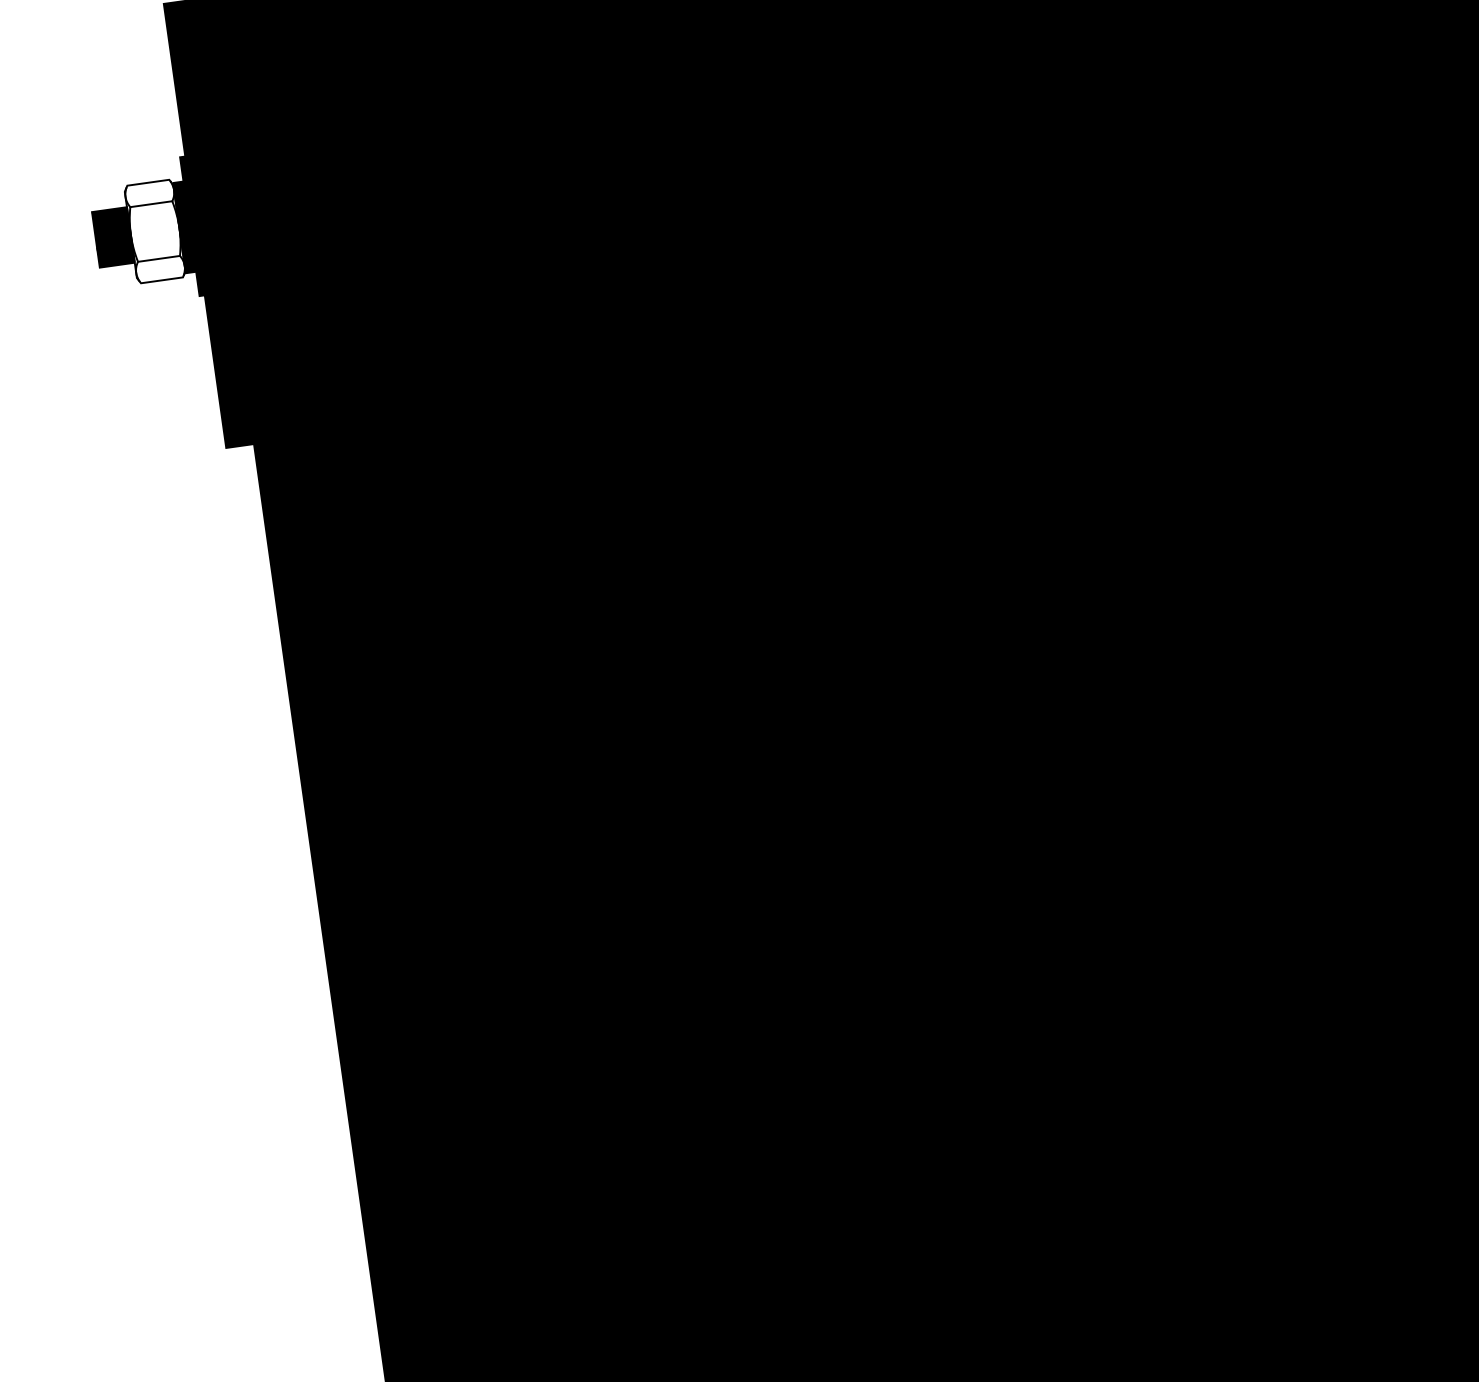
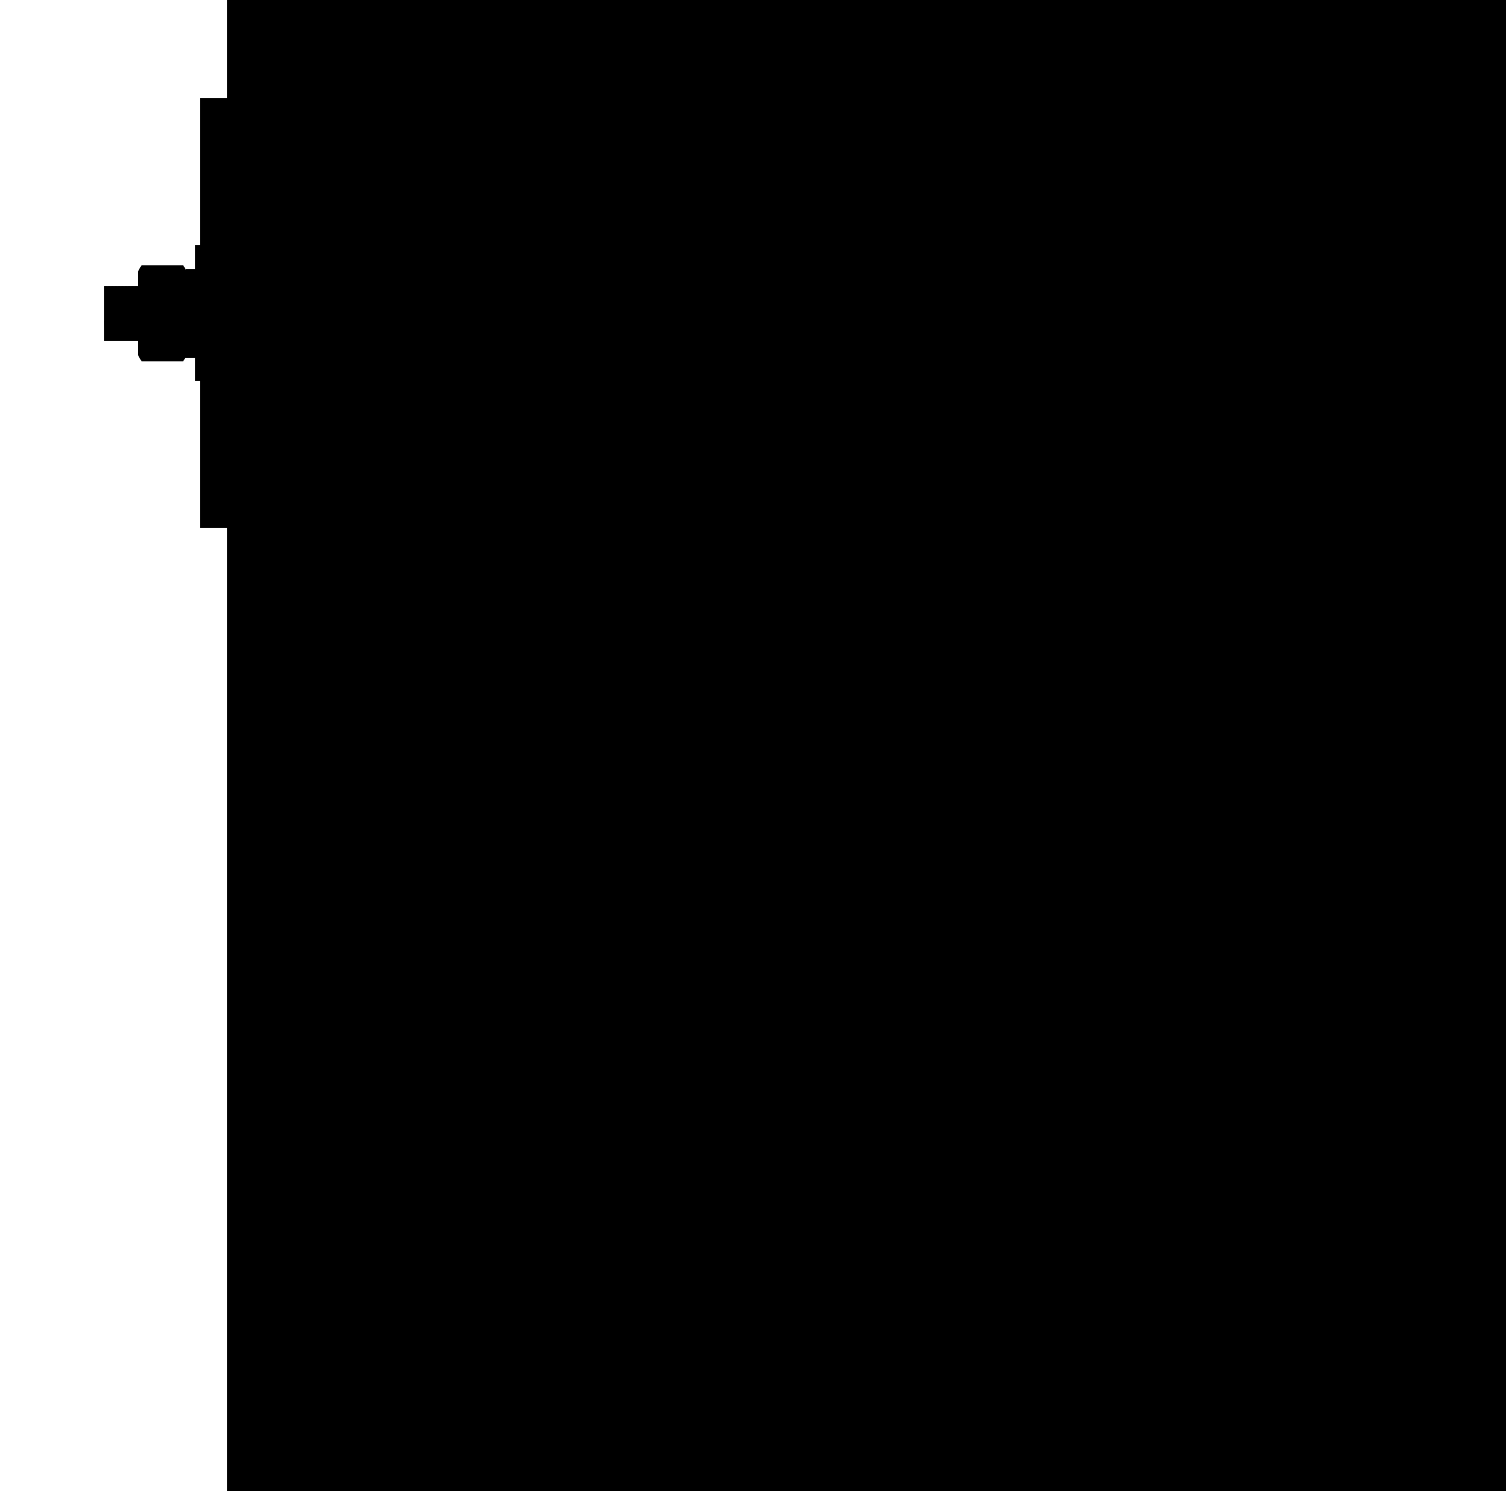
fill: (154, 231) -> (161, 313), added

